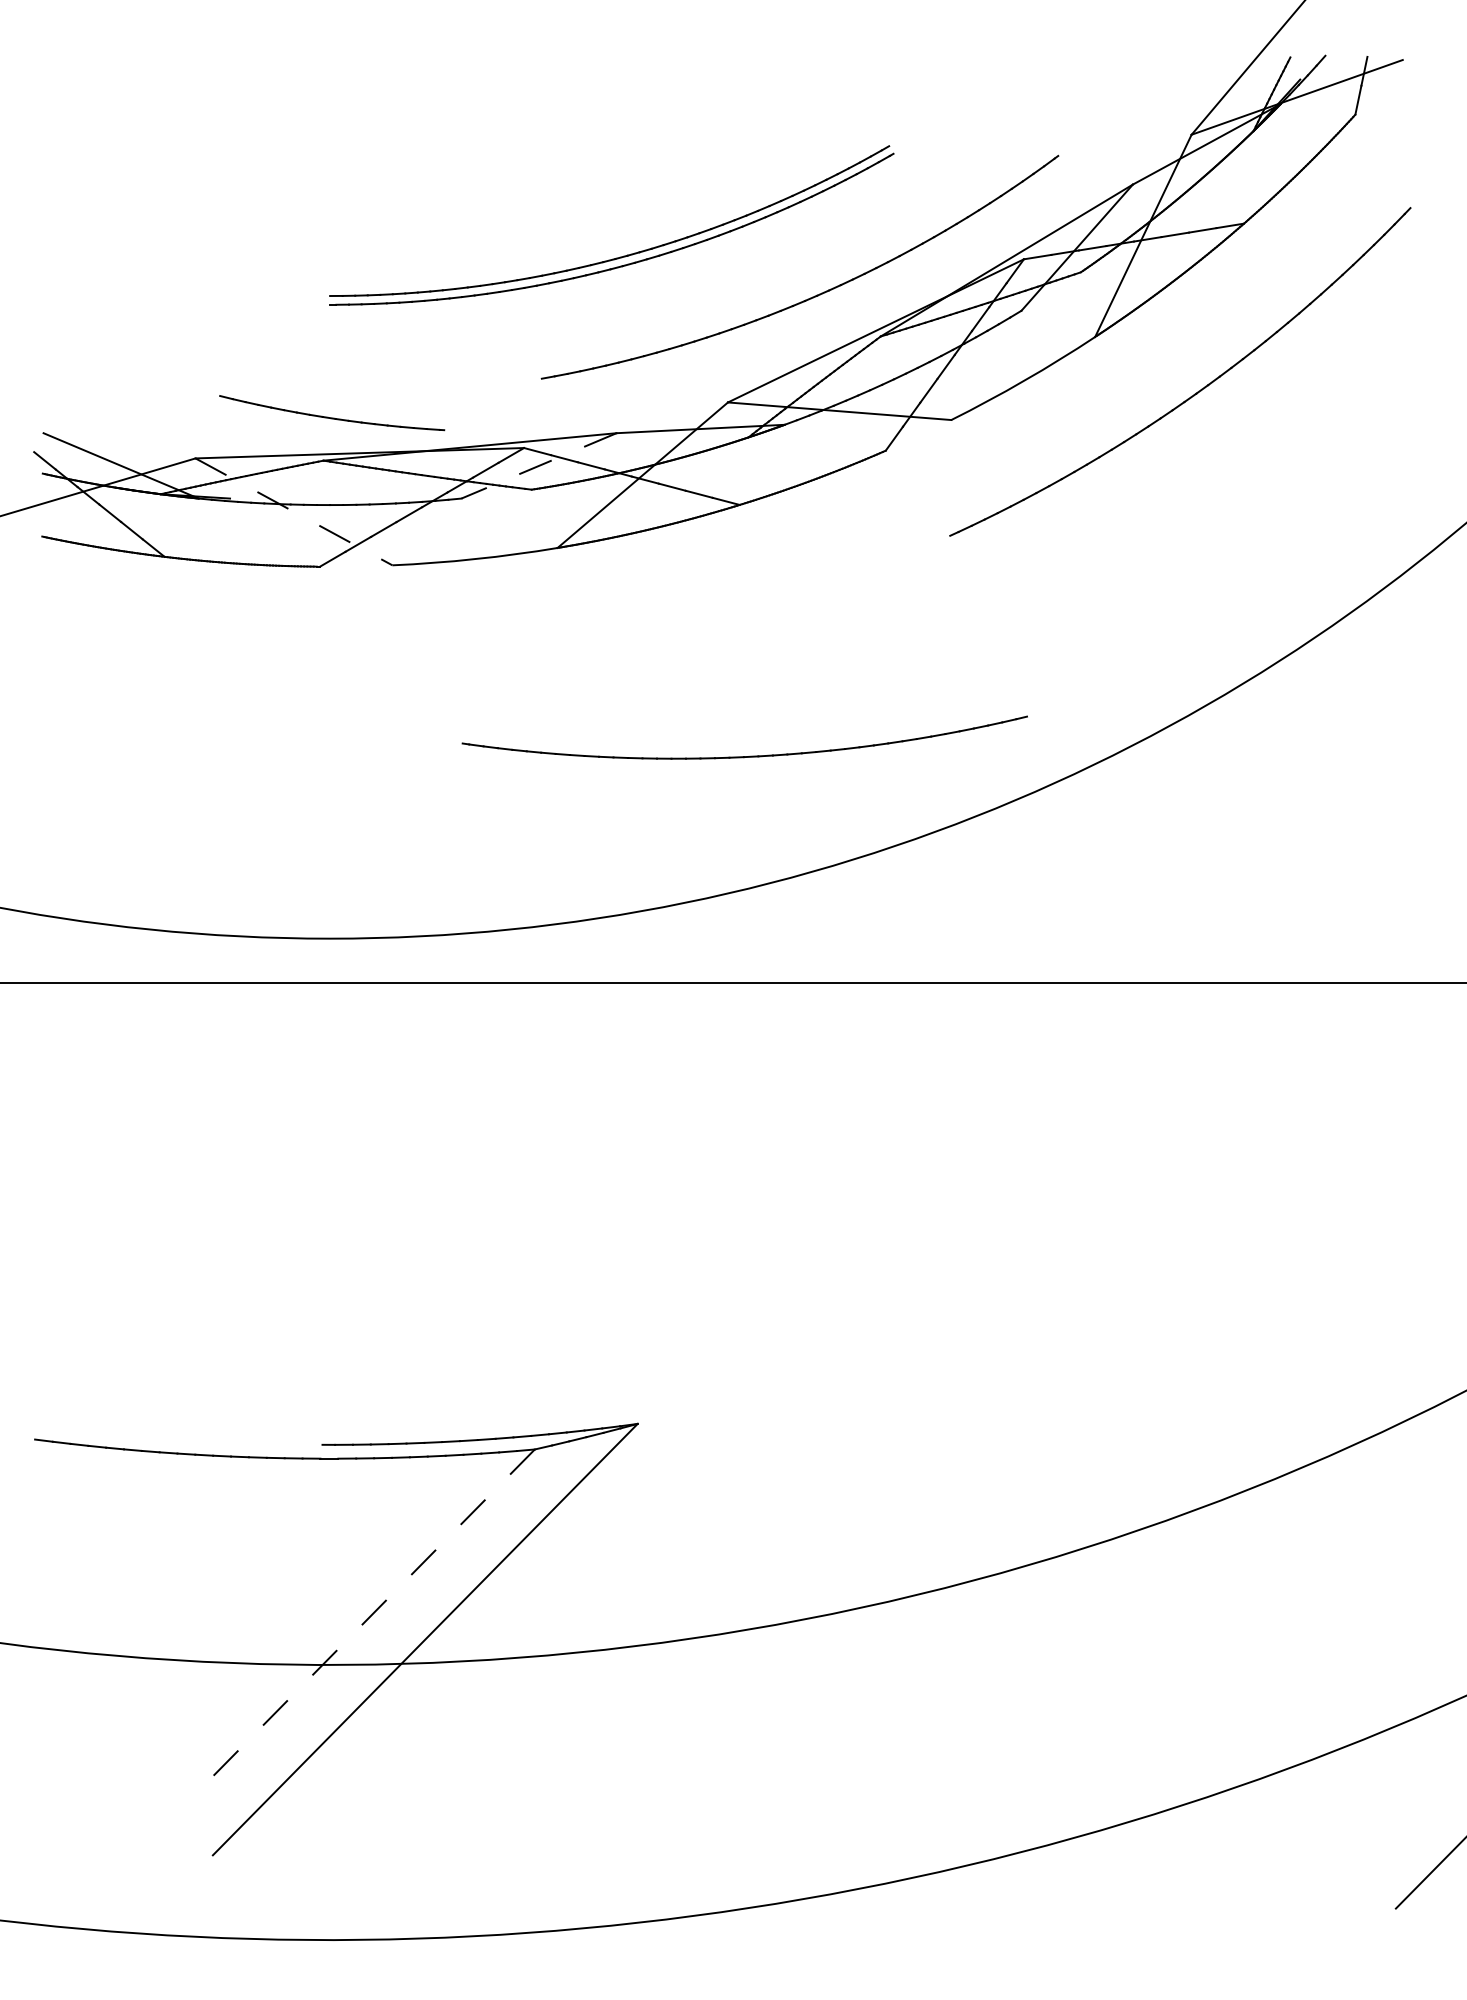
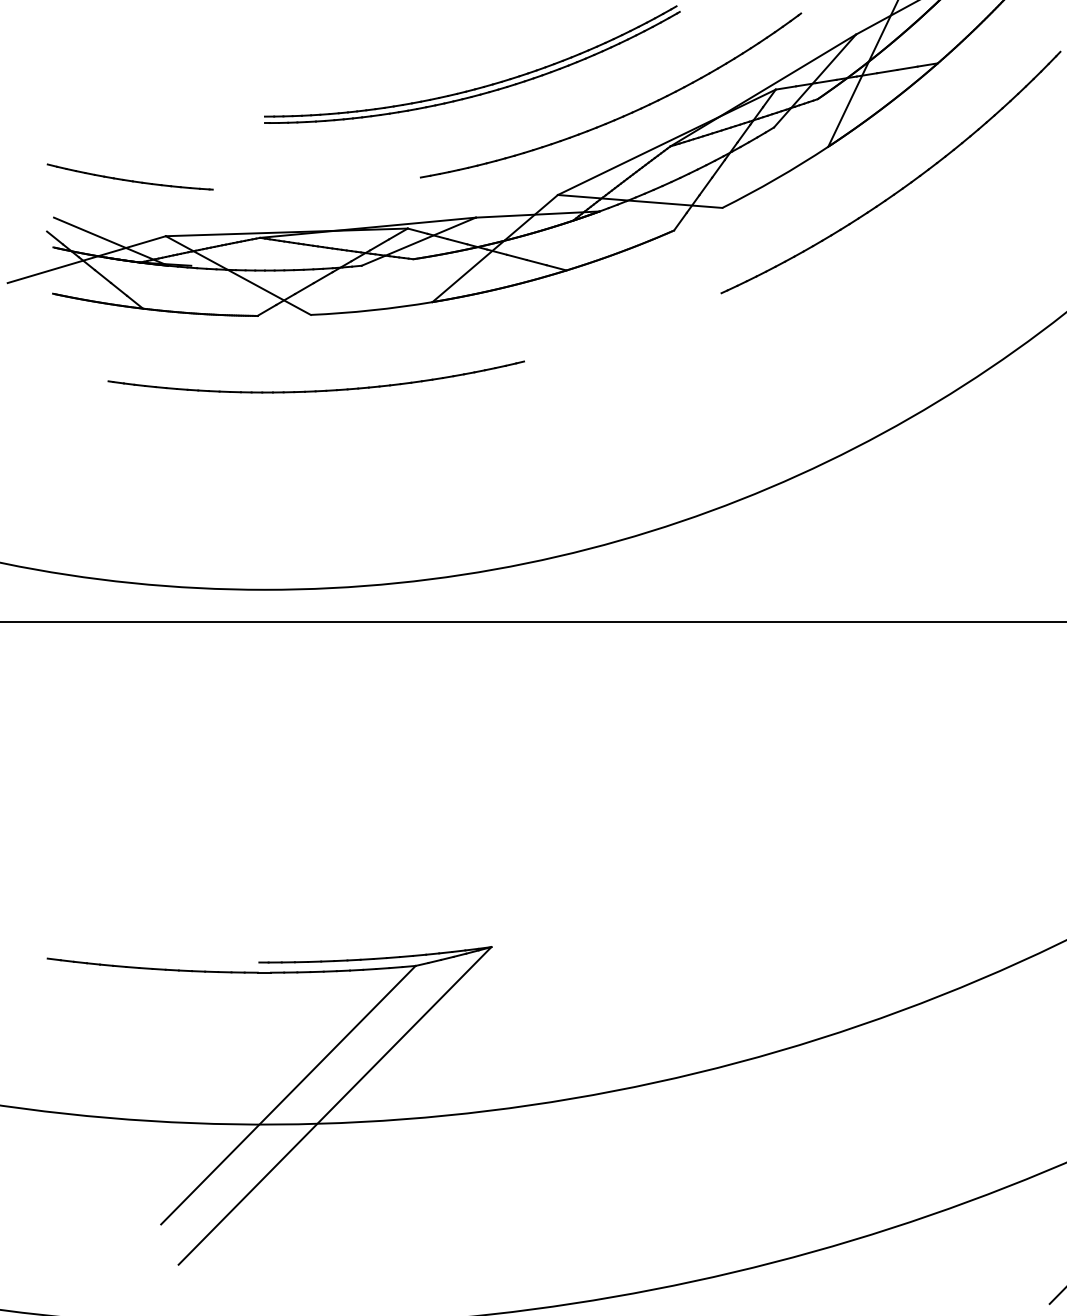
part: (332, 413) -> (130, 177), moved
line: (538, 466) -> (418, 242), dashed -> solid
line: (294, 512) -> (238, 276), dashed -> solid
part: (750, 755) -> (320, 390), moved
line: (361, 1625) -> (288, 1095), dashed -> solid

